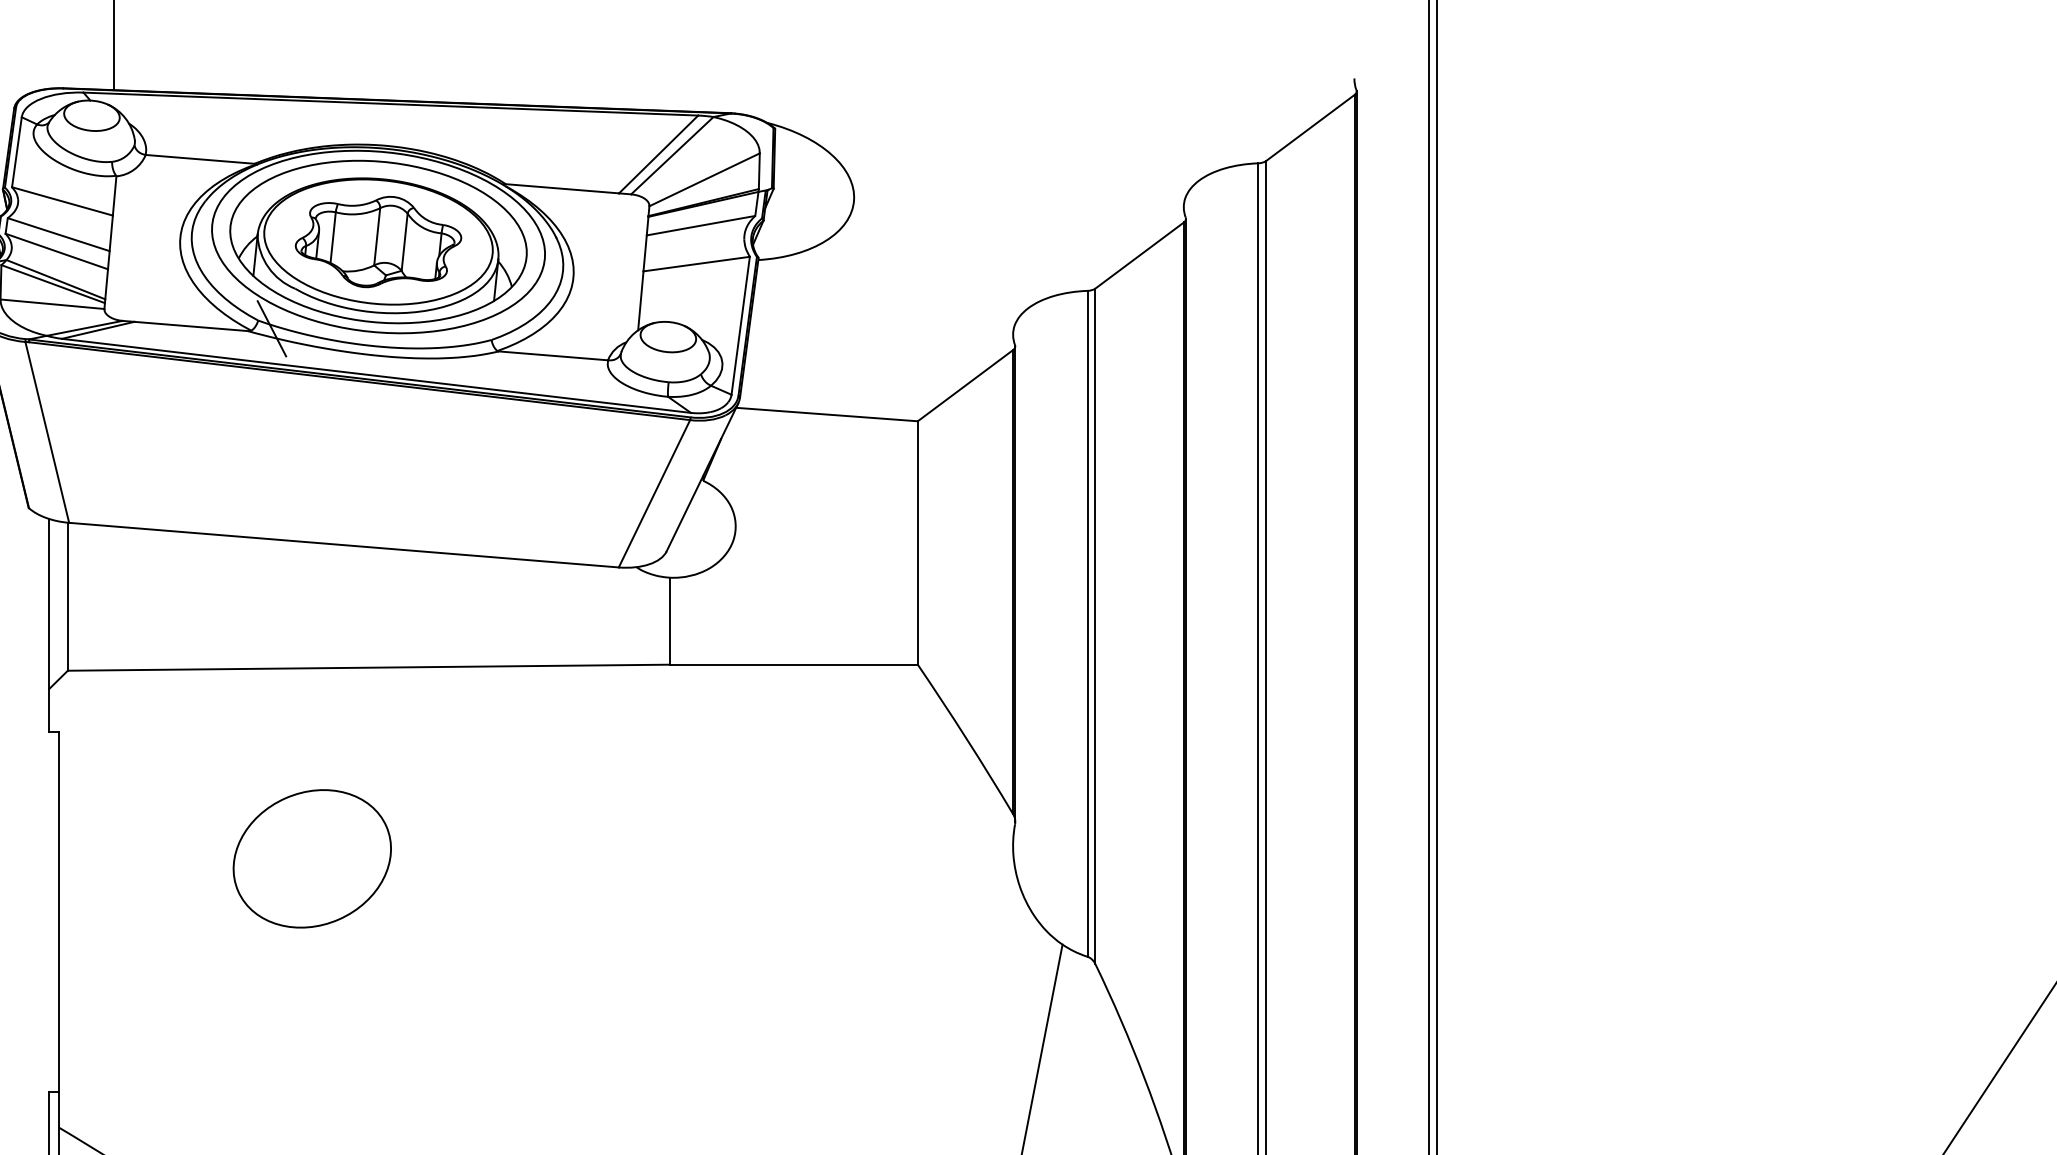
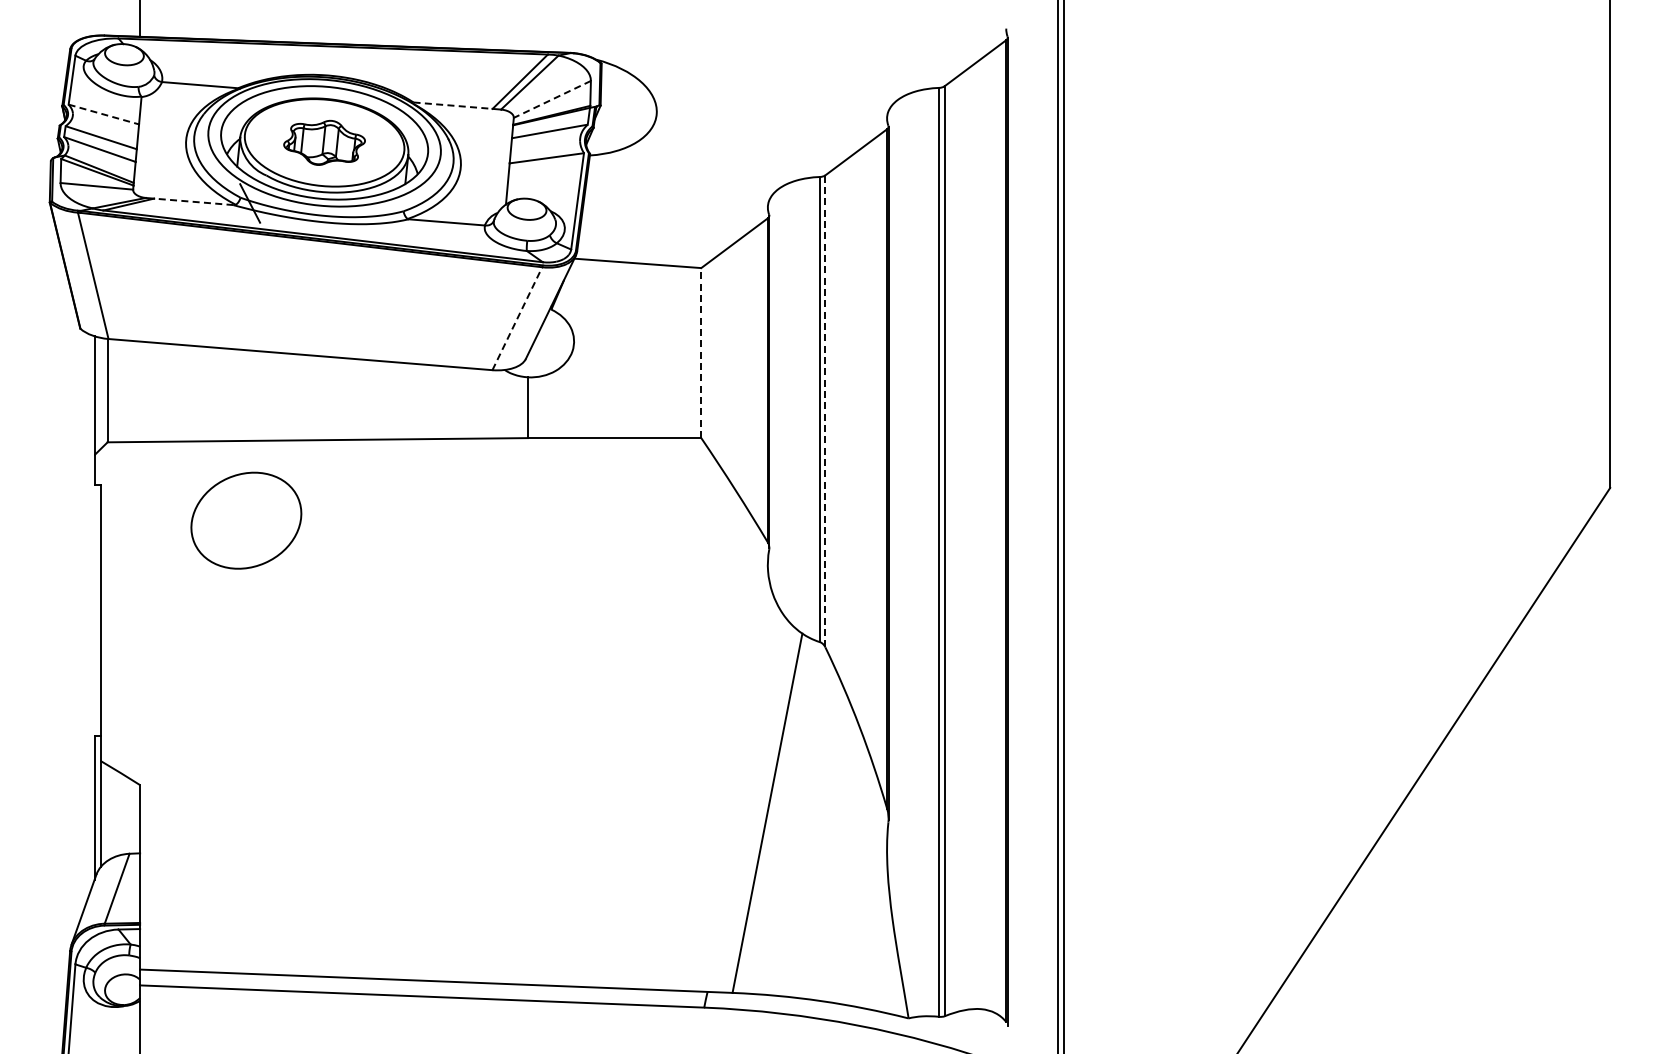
line: (704, 179) -> (552, 99), solid -> dashed
line: (563, 188) -> (453, 105), solid -> dashed
line: (61, 201) -> (103, 114), solid -> dashed
part: (378, 241) -> (324, 142), size x0.7
line: (190, 325) -> (193, 201), solid -> dashed
line: (654, 493) -> (517, 318), solid -> dashed
line: (918, 542) -> (701, 352), solid -> dashed
line: (1095, 626) -> (825, 411), solid -> dashed
part: (312, 858) -> (246, 520), moved

